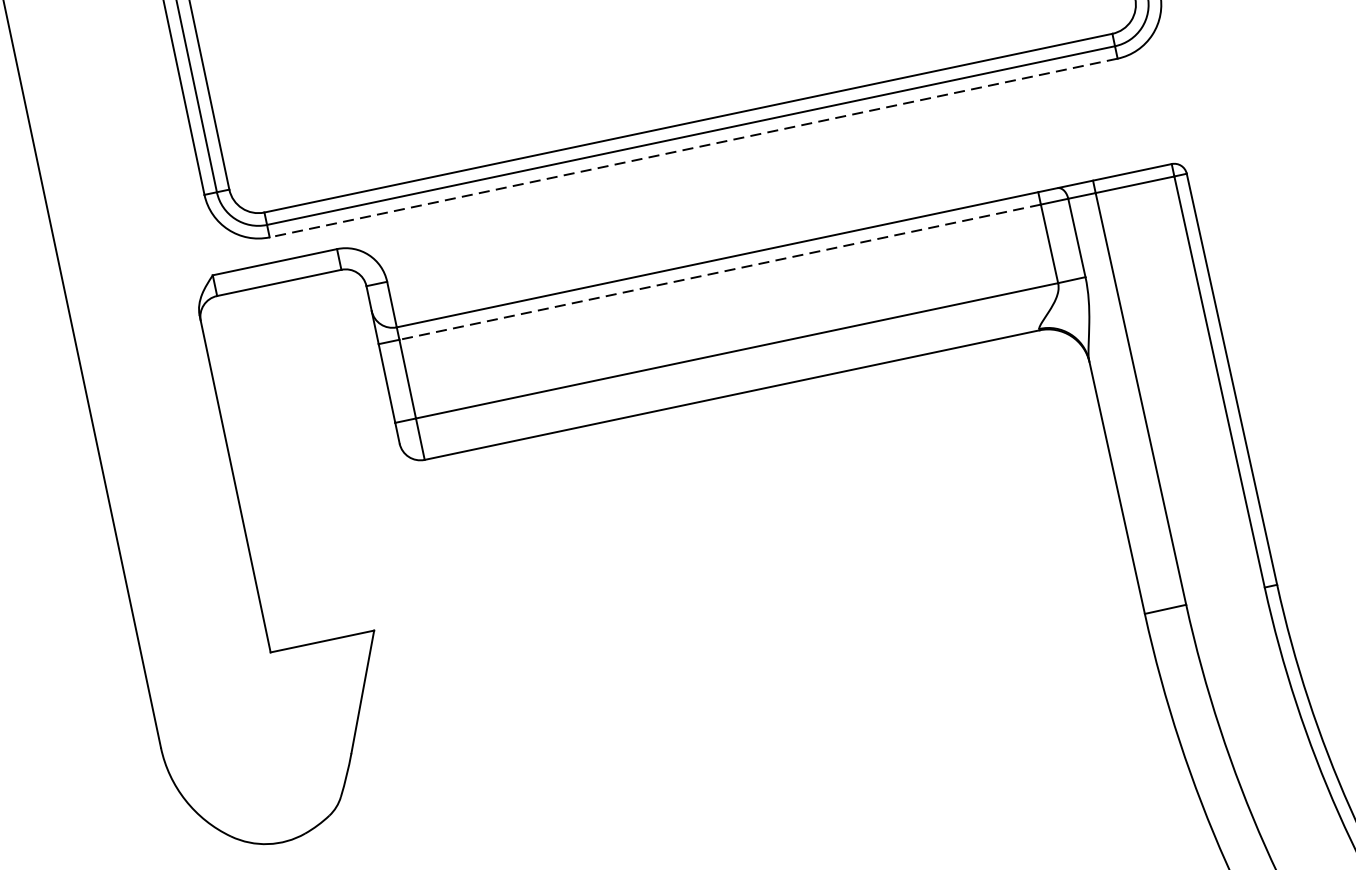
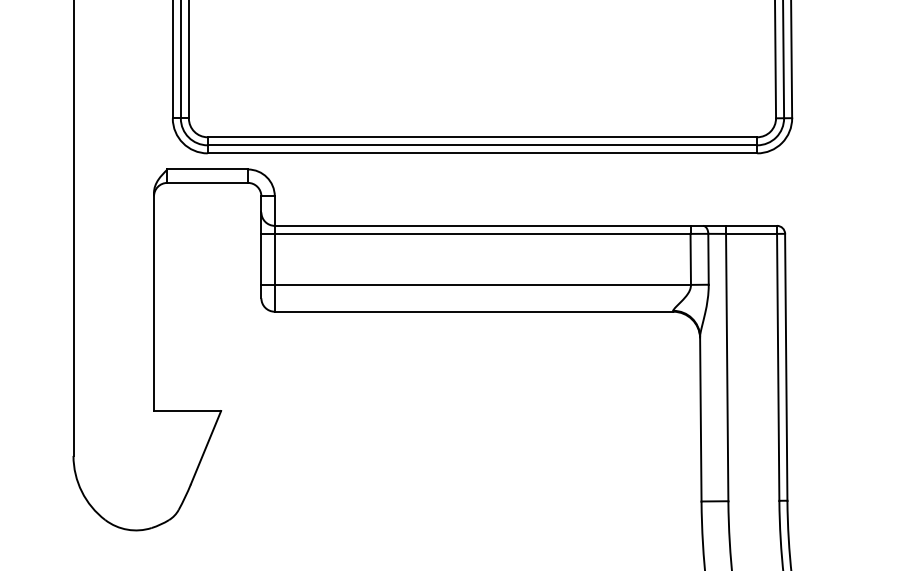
line: (693, 148) -> (482, 153), dashed -> solid
line: (719, 271) -> (482, 233), dashed -> solid

